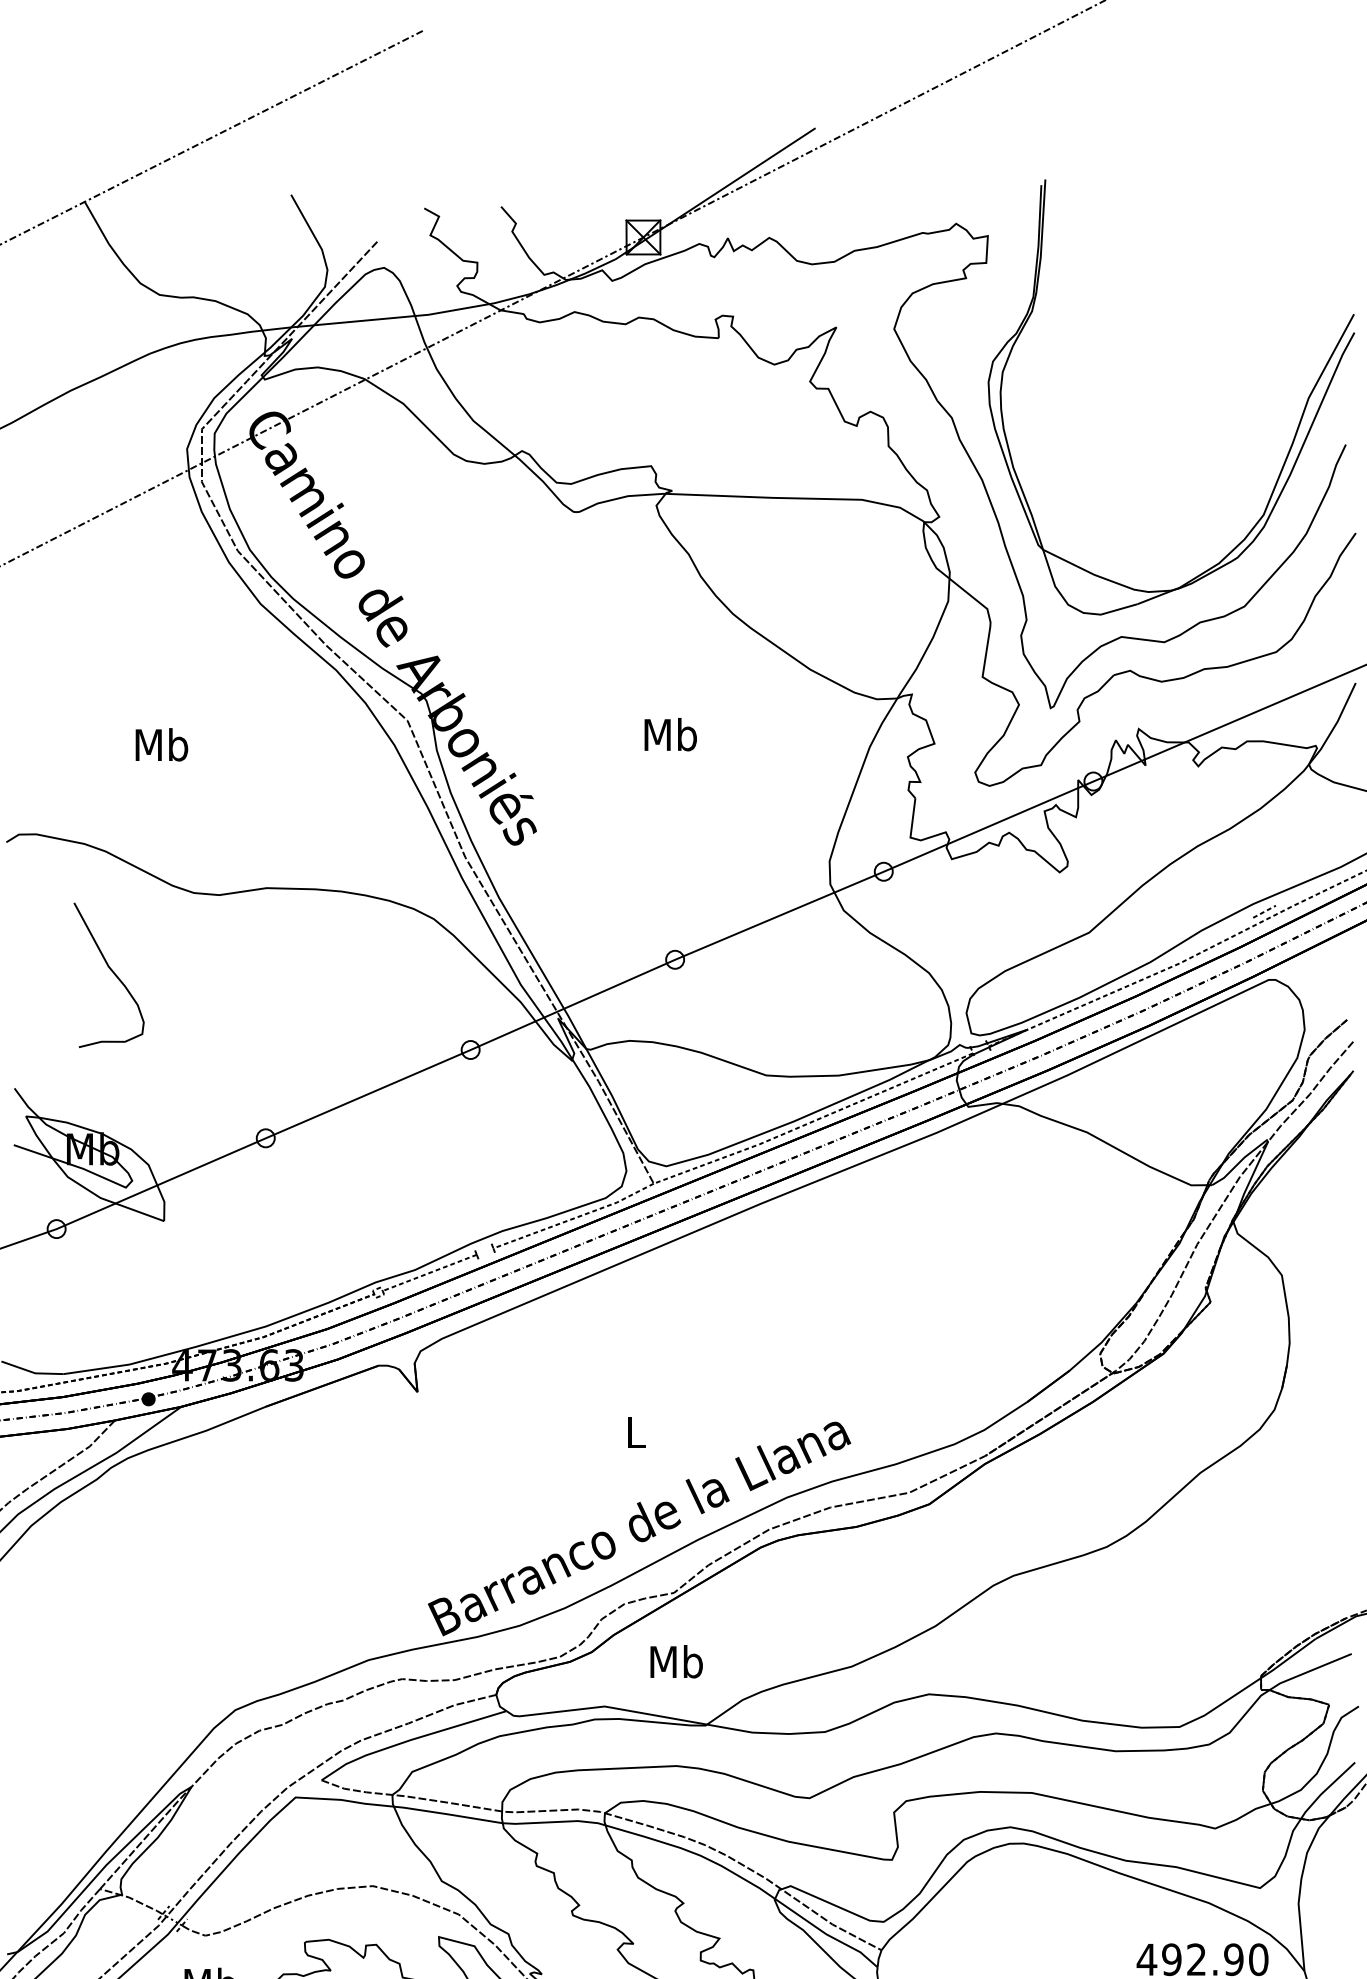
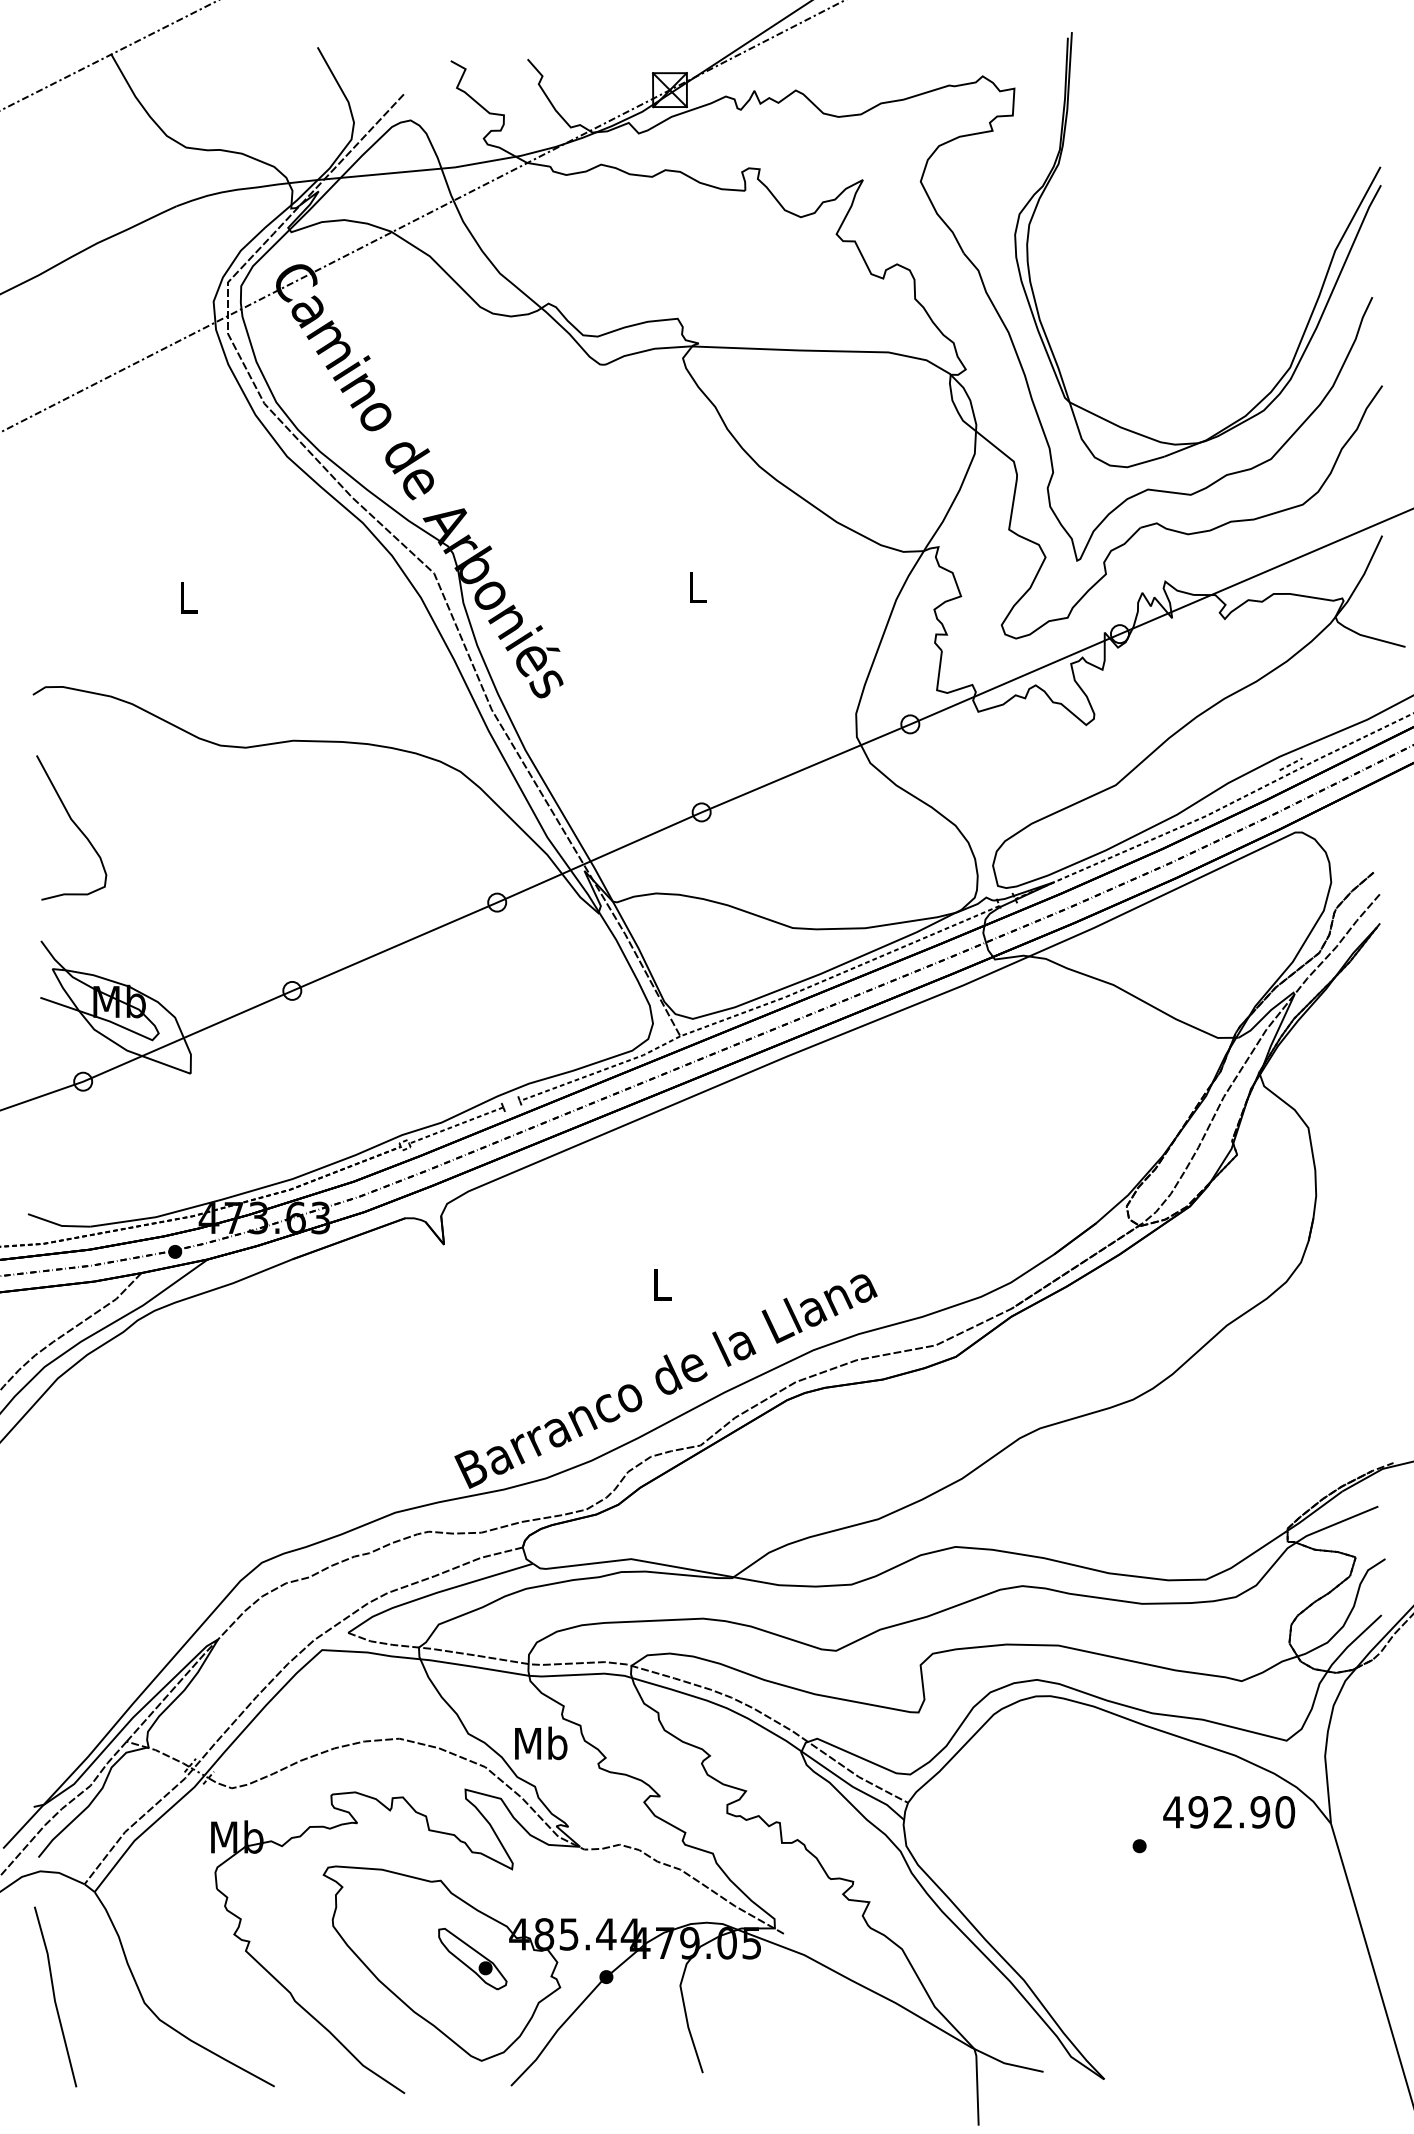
text: (670, 733) -> (697, 586), Mb -> L
text: (161, 744) -> (188, 597), Mb -> L
curve: (111, 971) -> (74, 824), moved
text: (676, 1661) -> (541, 1743), moved

